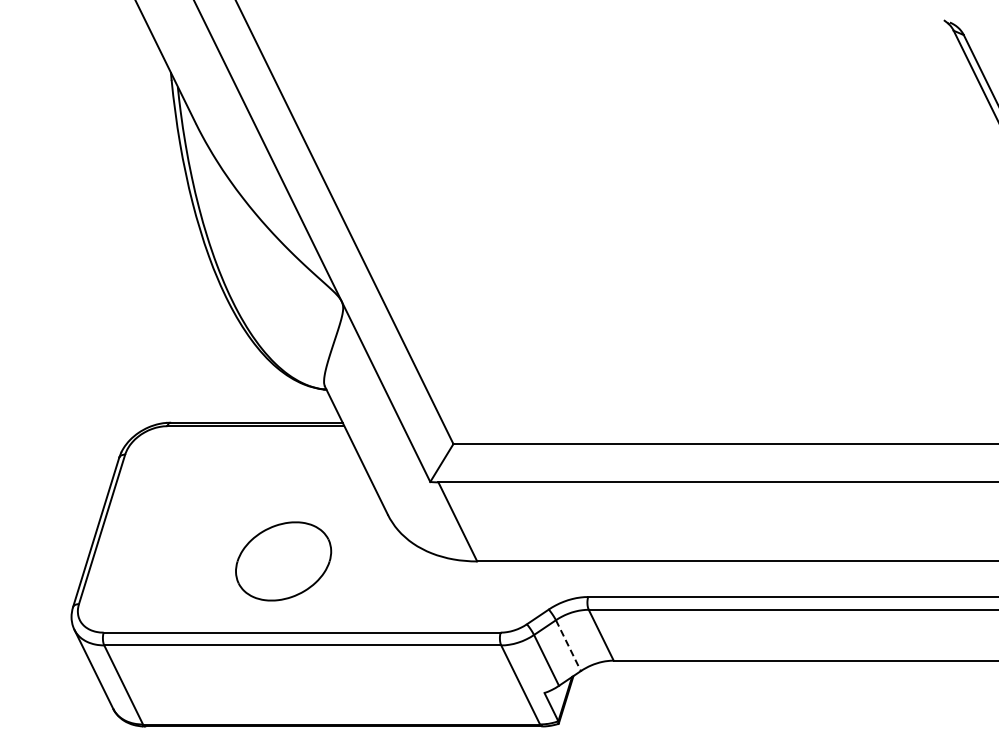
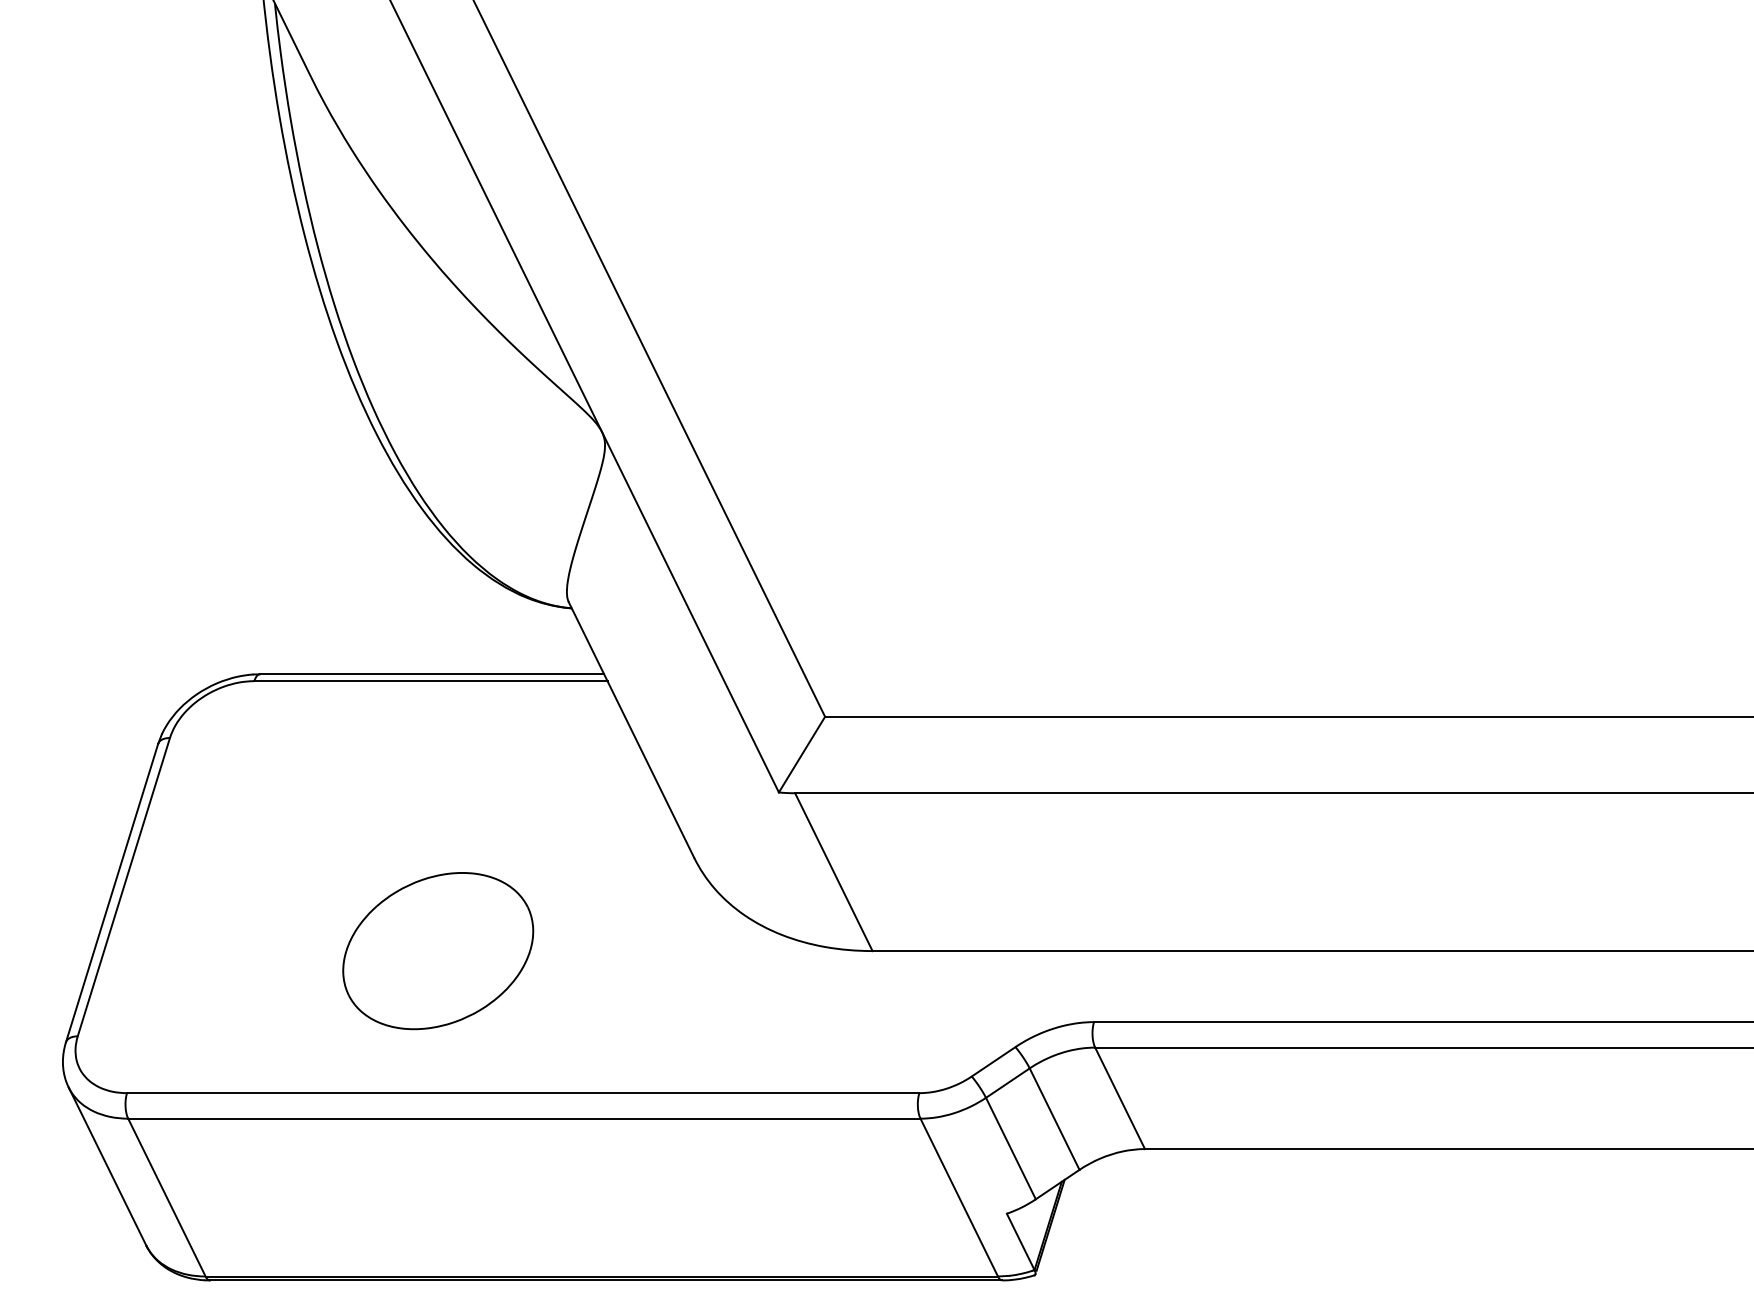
part: (283, 561) -> (438, 951), moved
line: (568, 646) -> (1054, 1120), dashed -> solid

